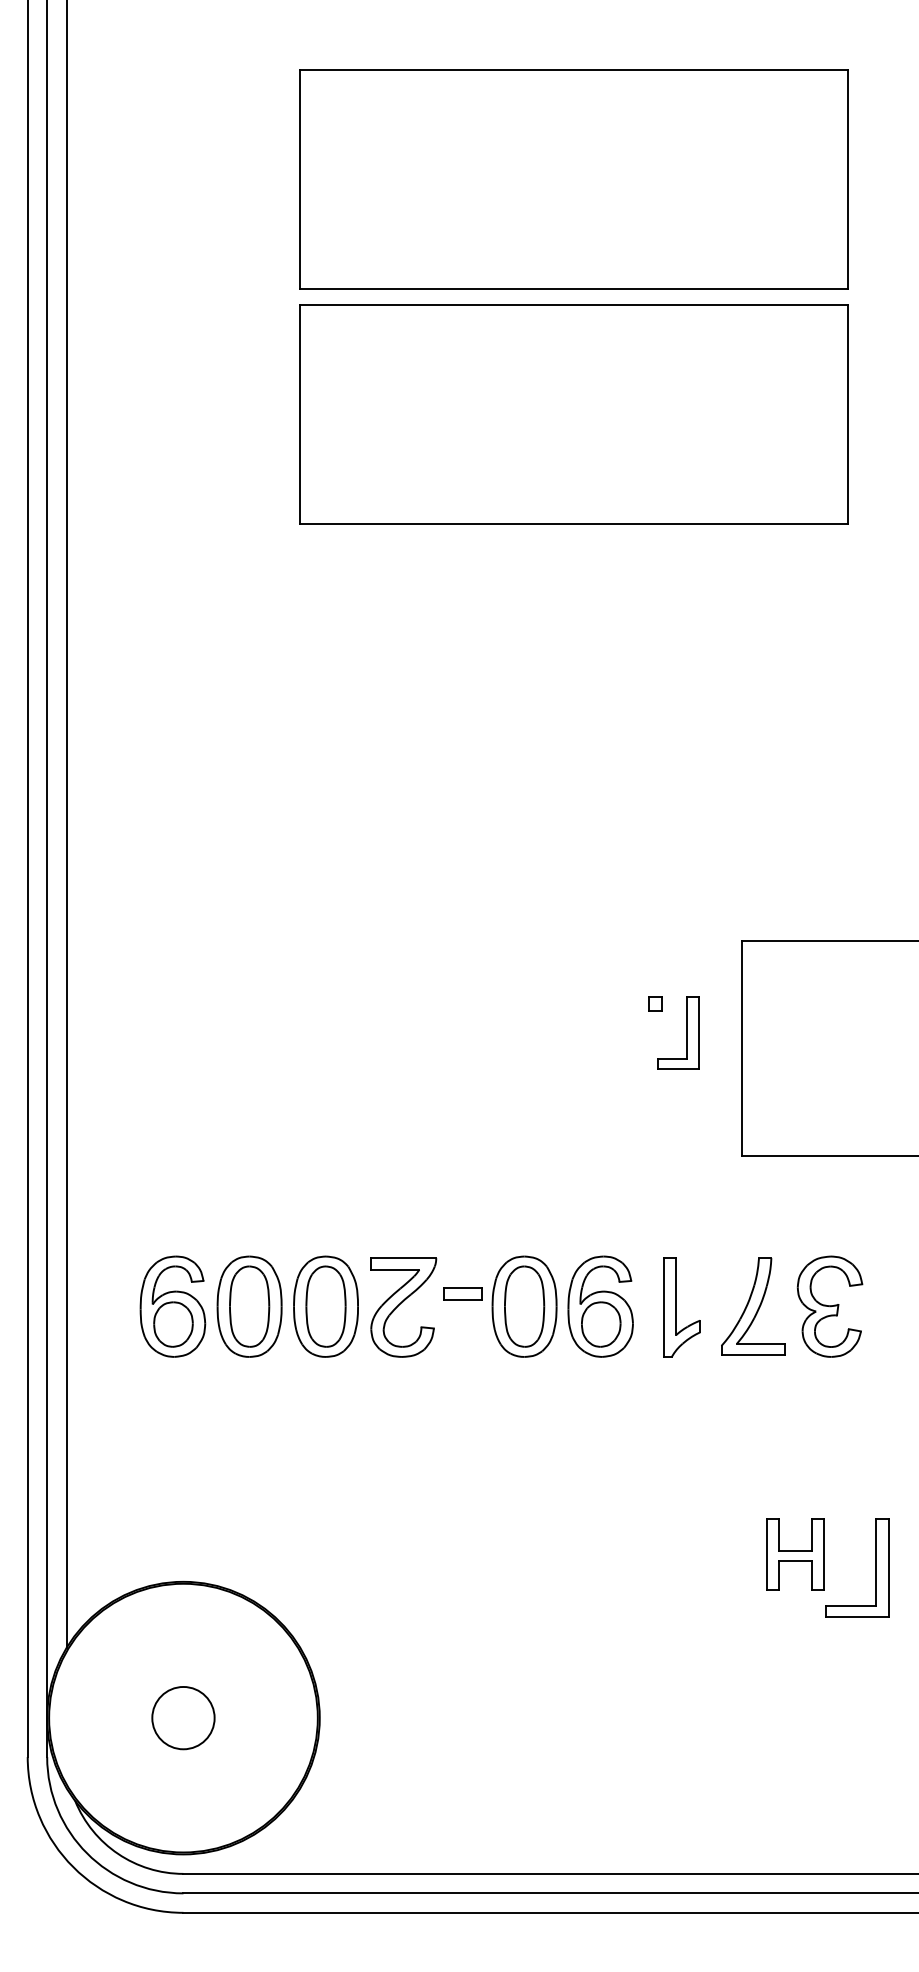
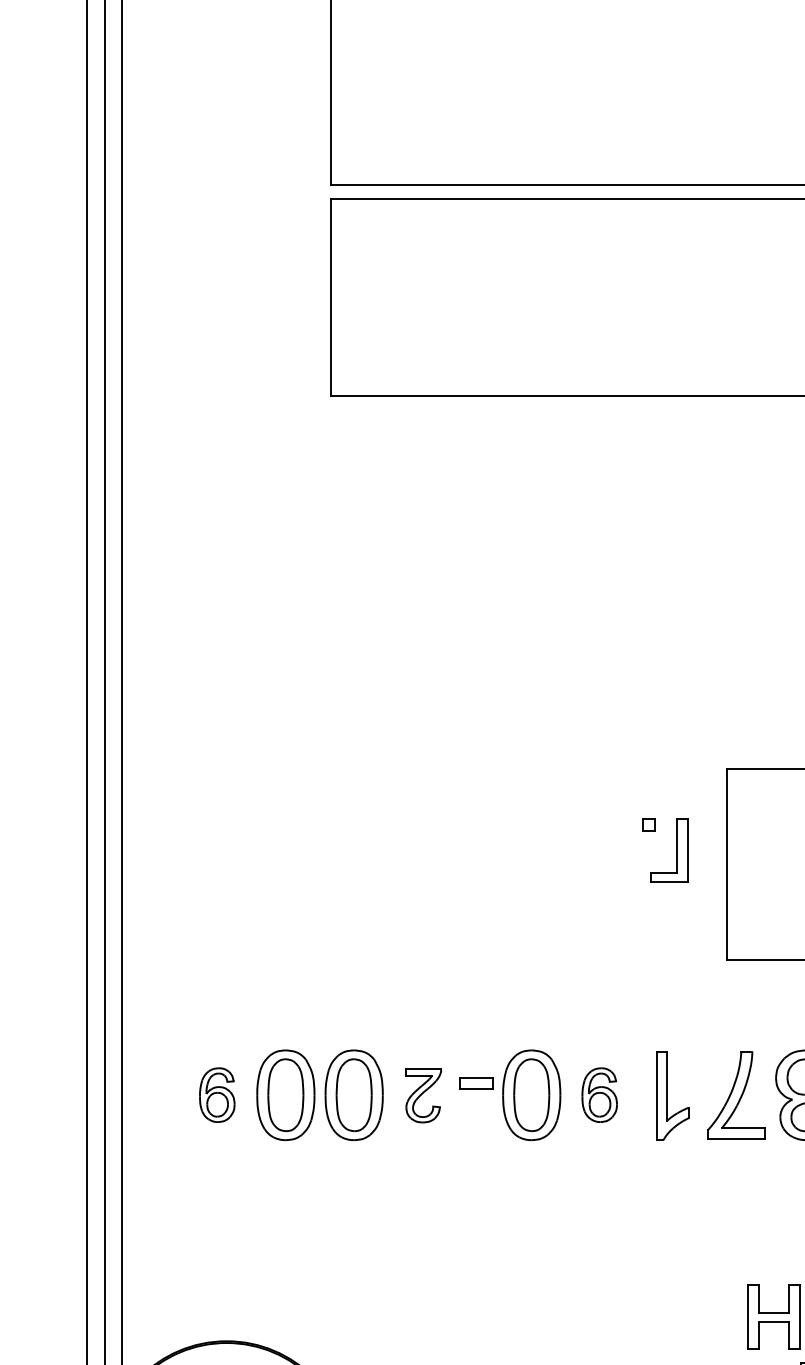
part: (172, 1306) -> (216, 1095), size x0.6
part: (600, 1306) -> (599, 1095), size x0.6
part: (403, 1307) -> (423, 1095), size x0.6

